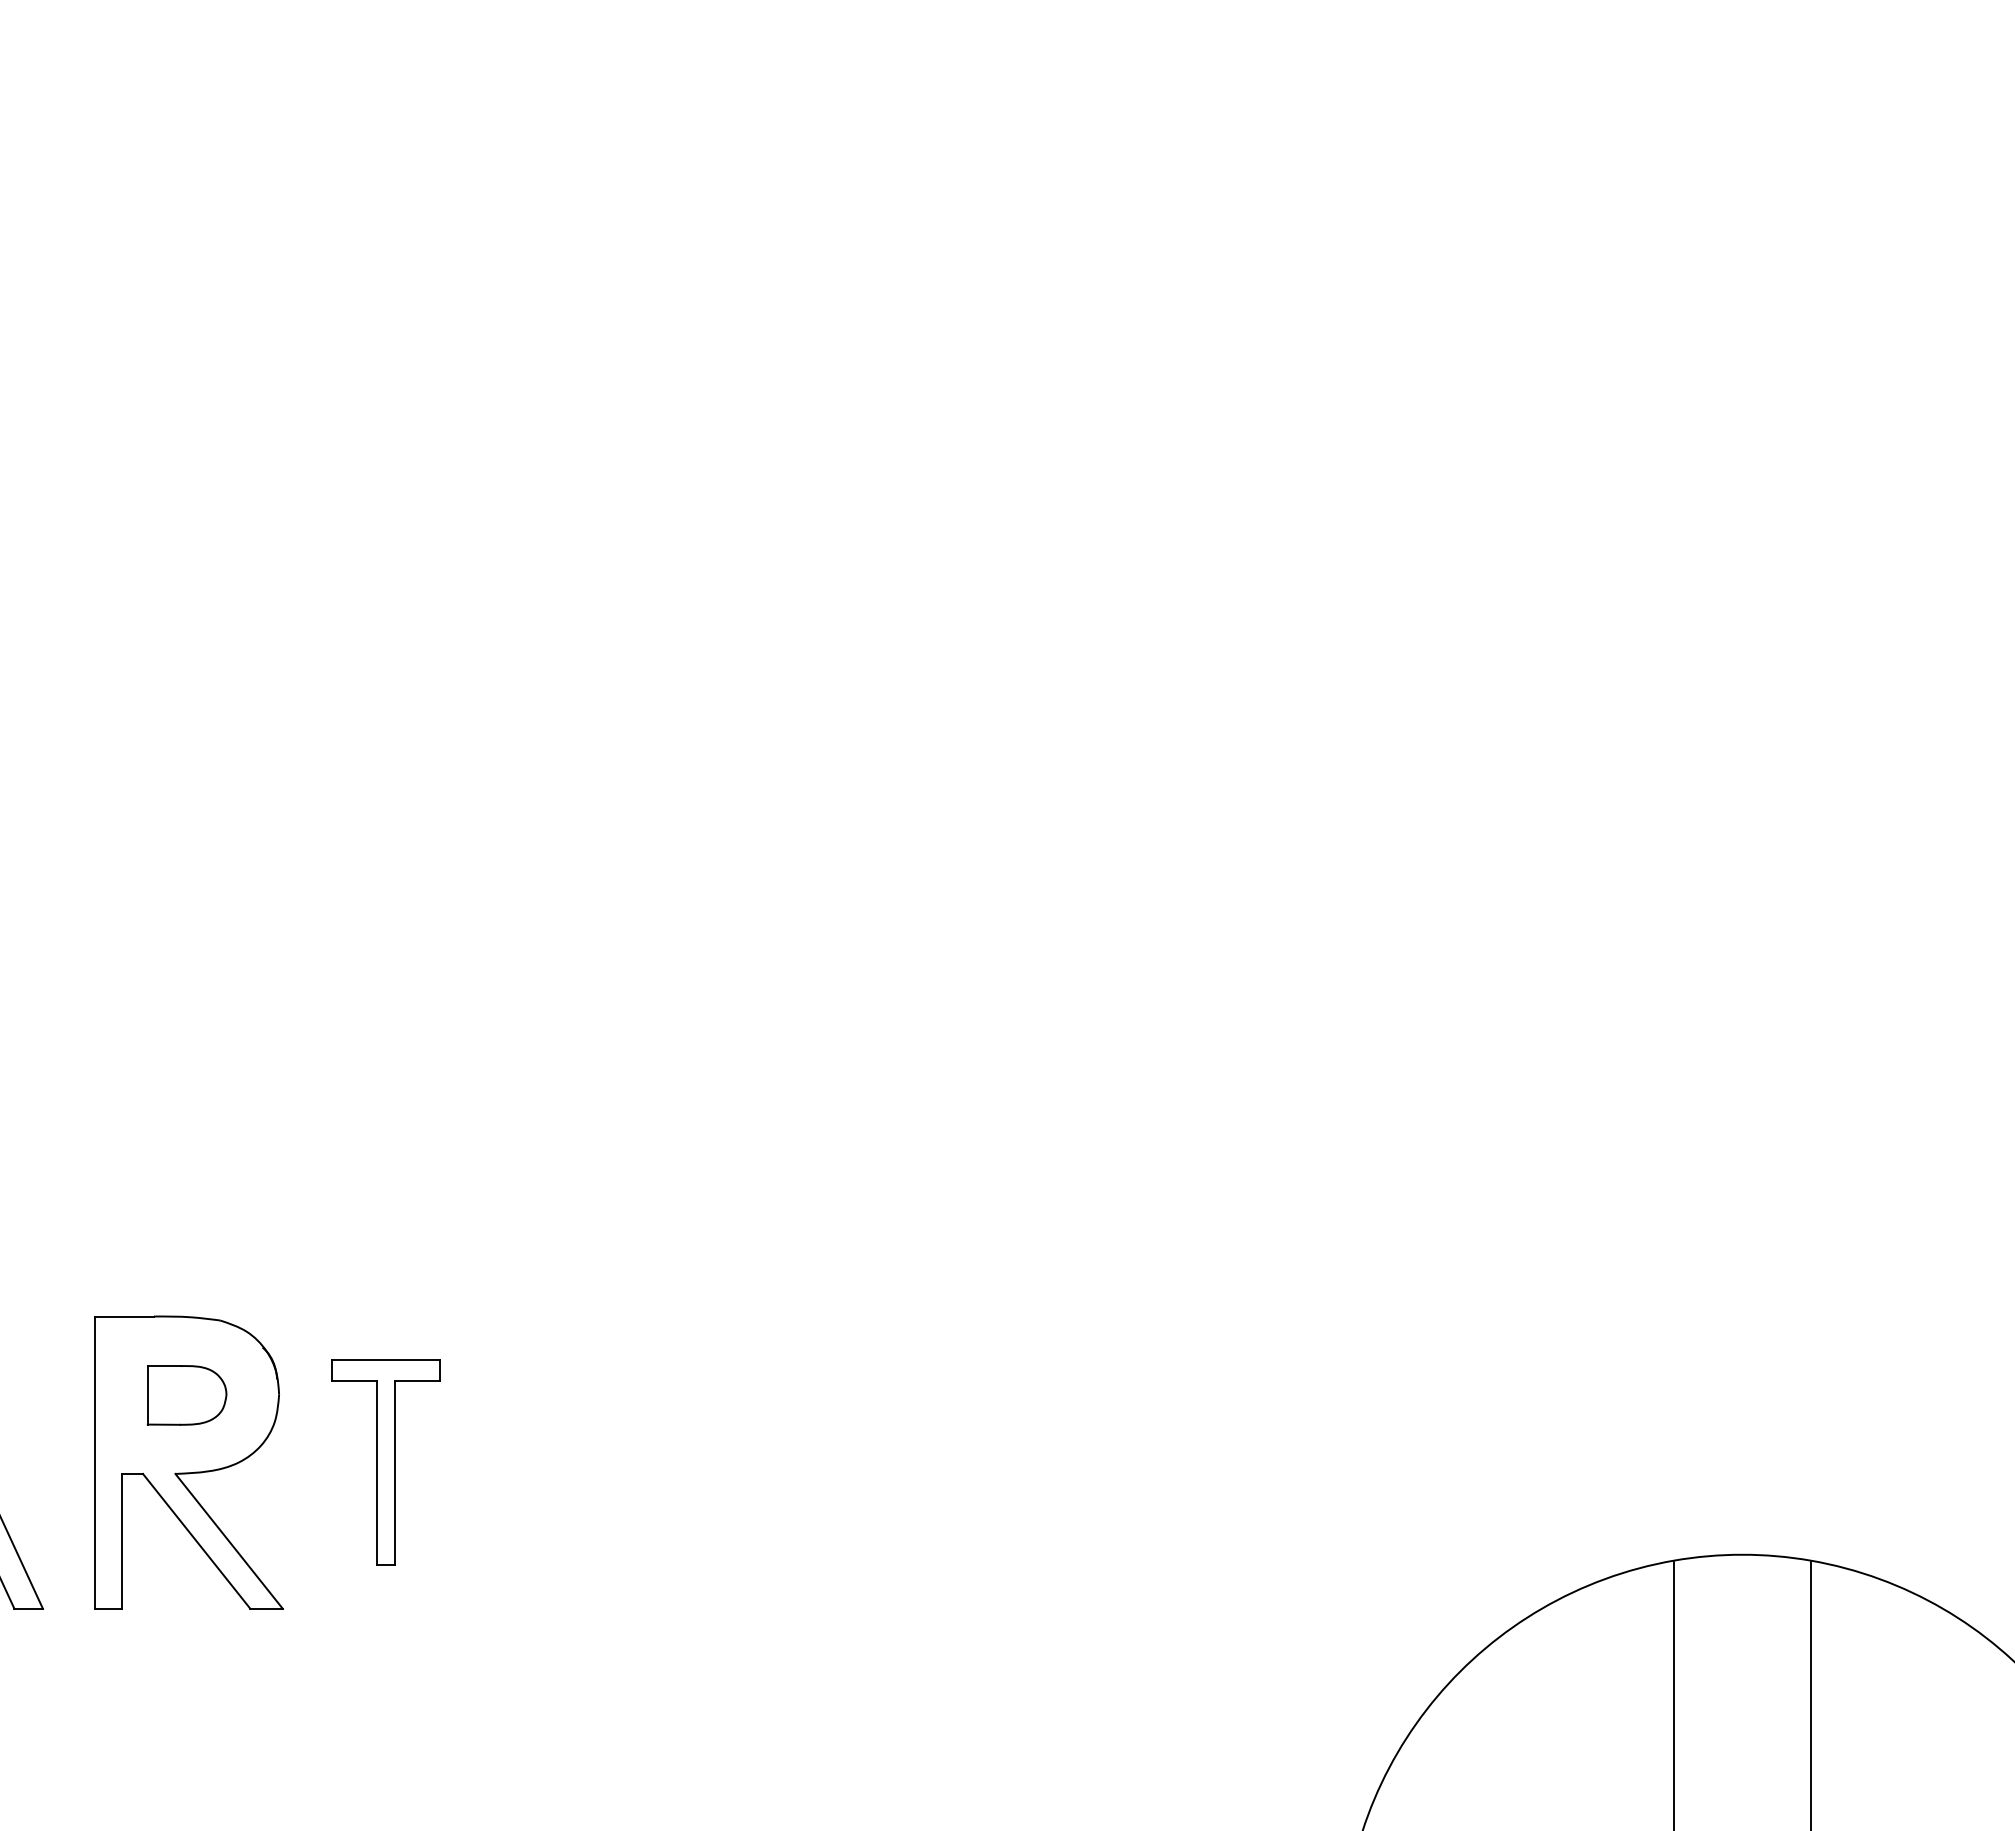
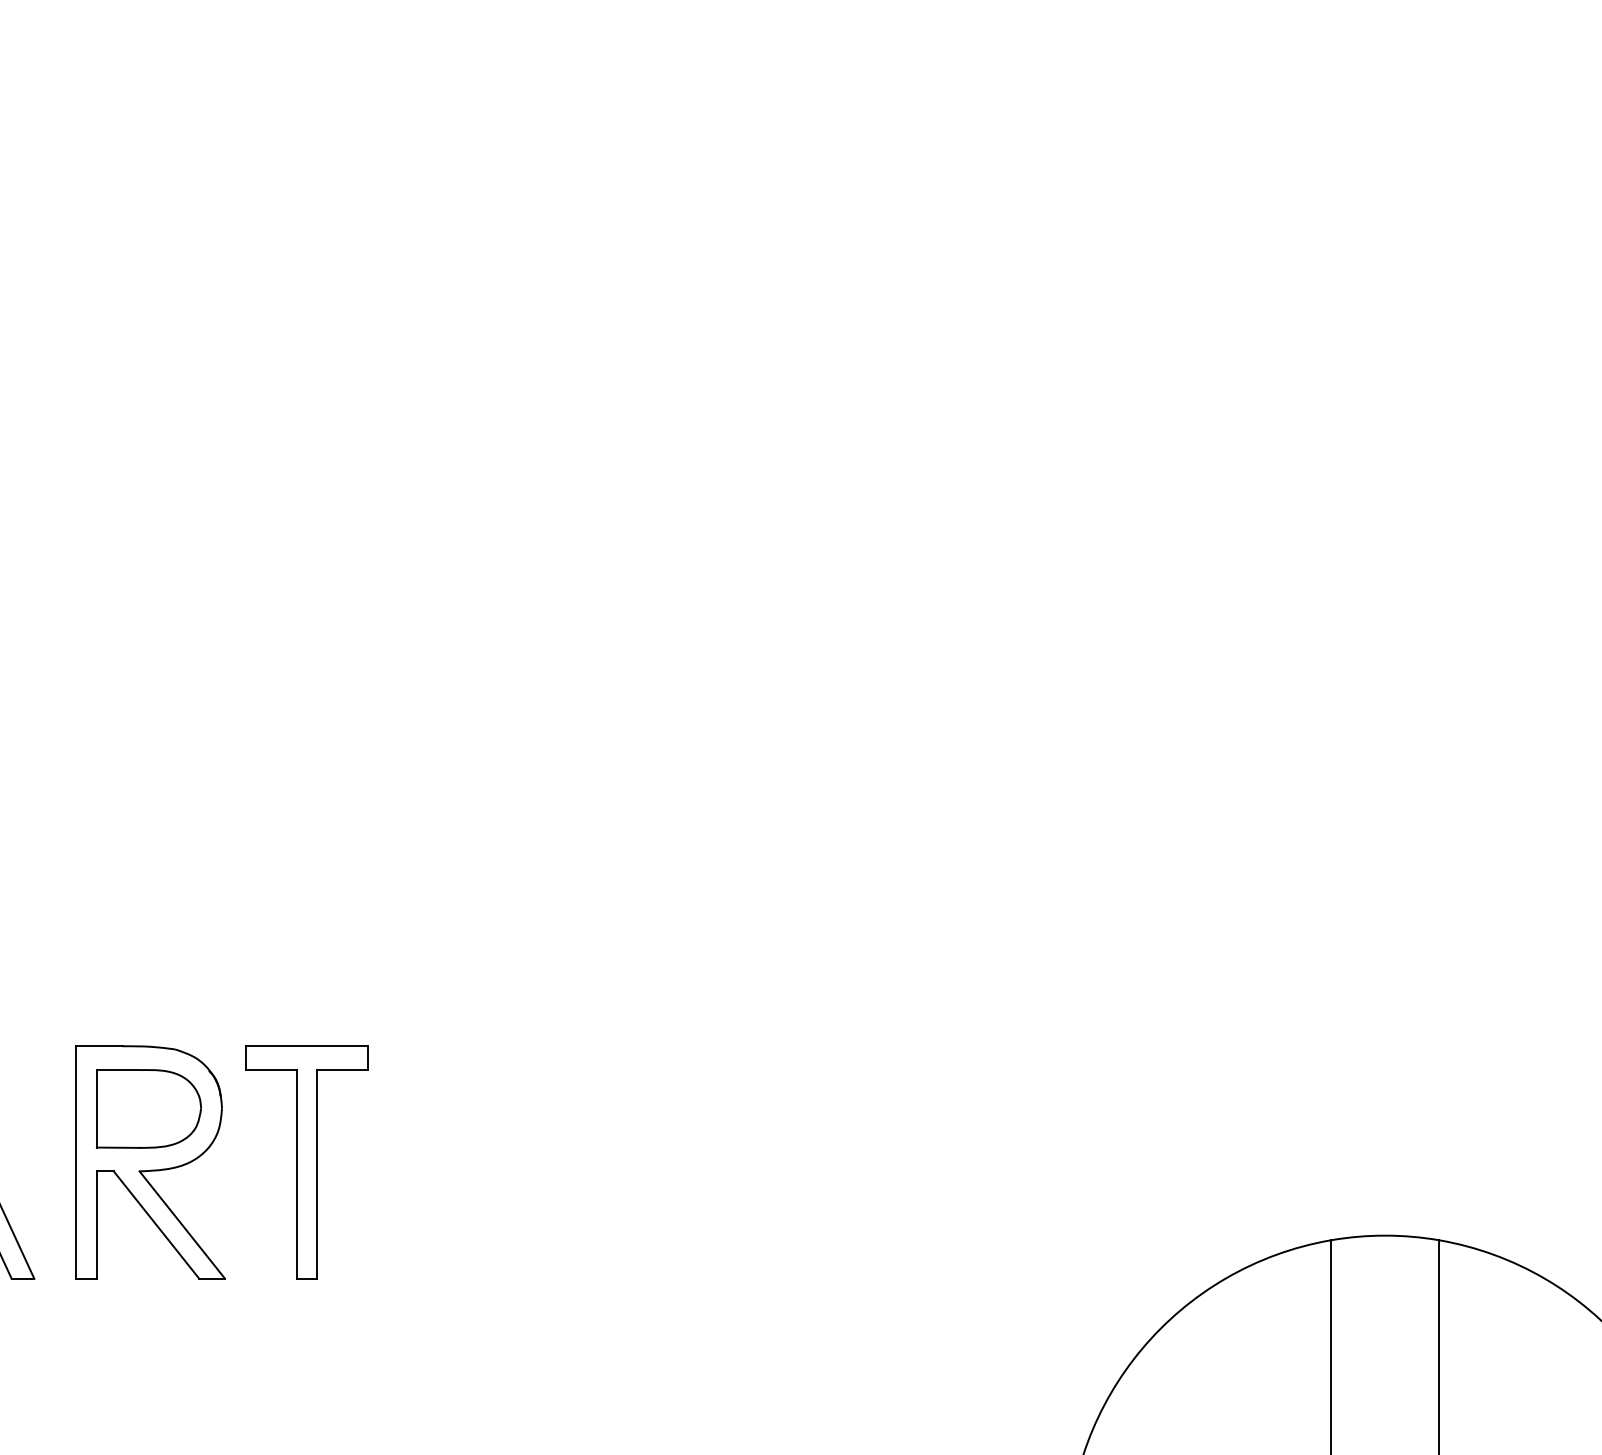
part: (186, 1395) -> (148, 1109), size x1.67
part: (385, 1462) -> (306, 1162), size x1.43

